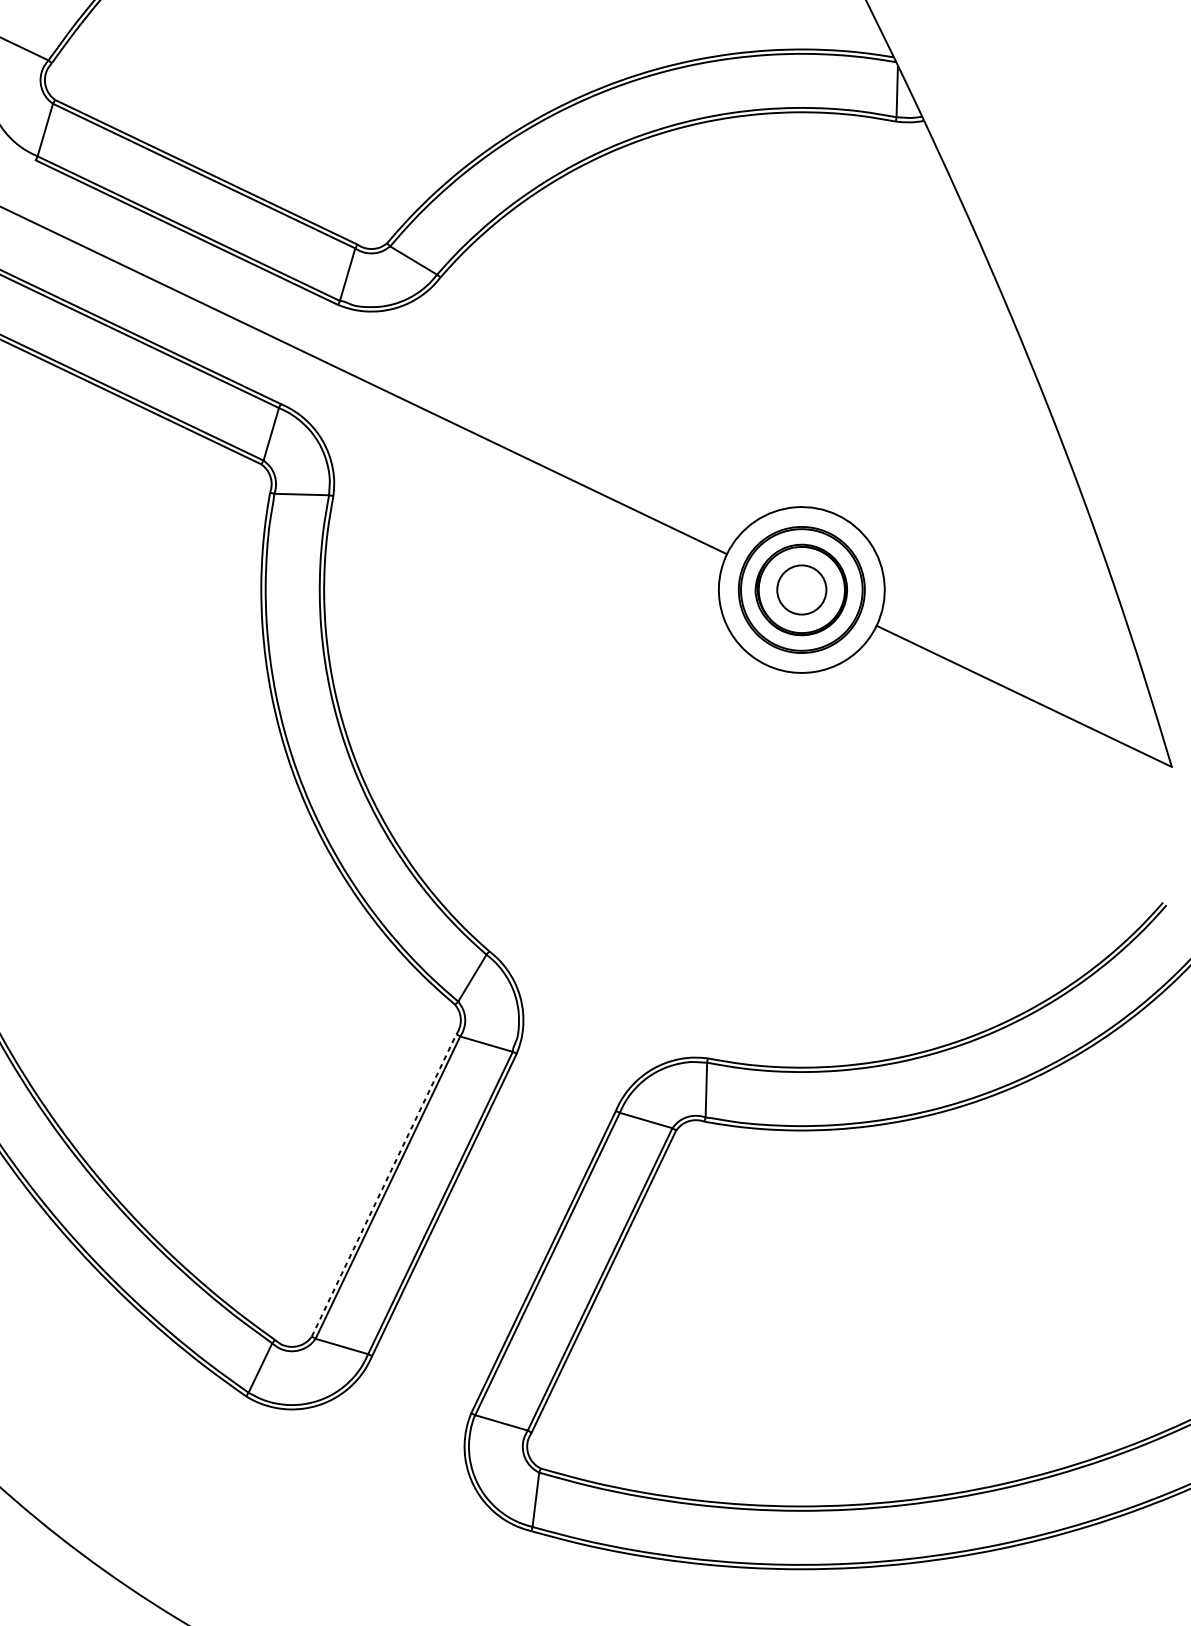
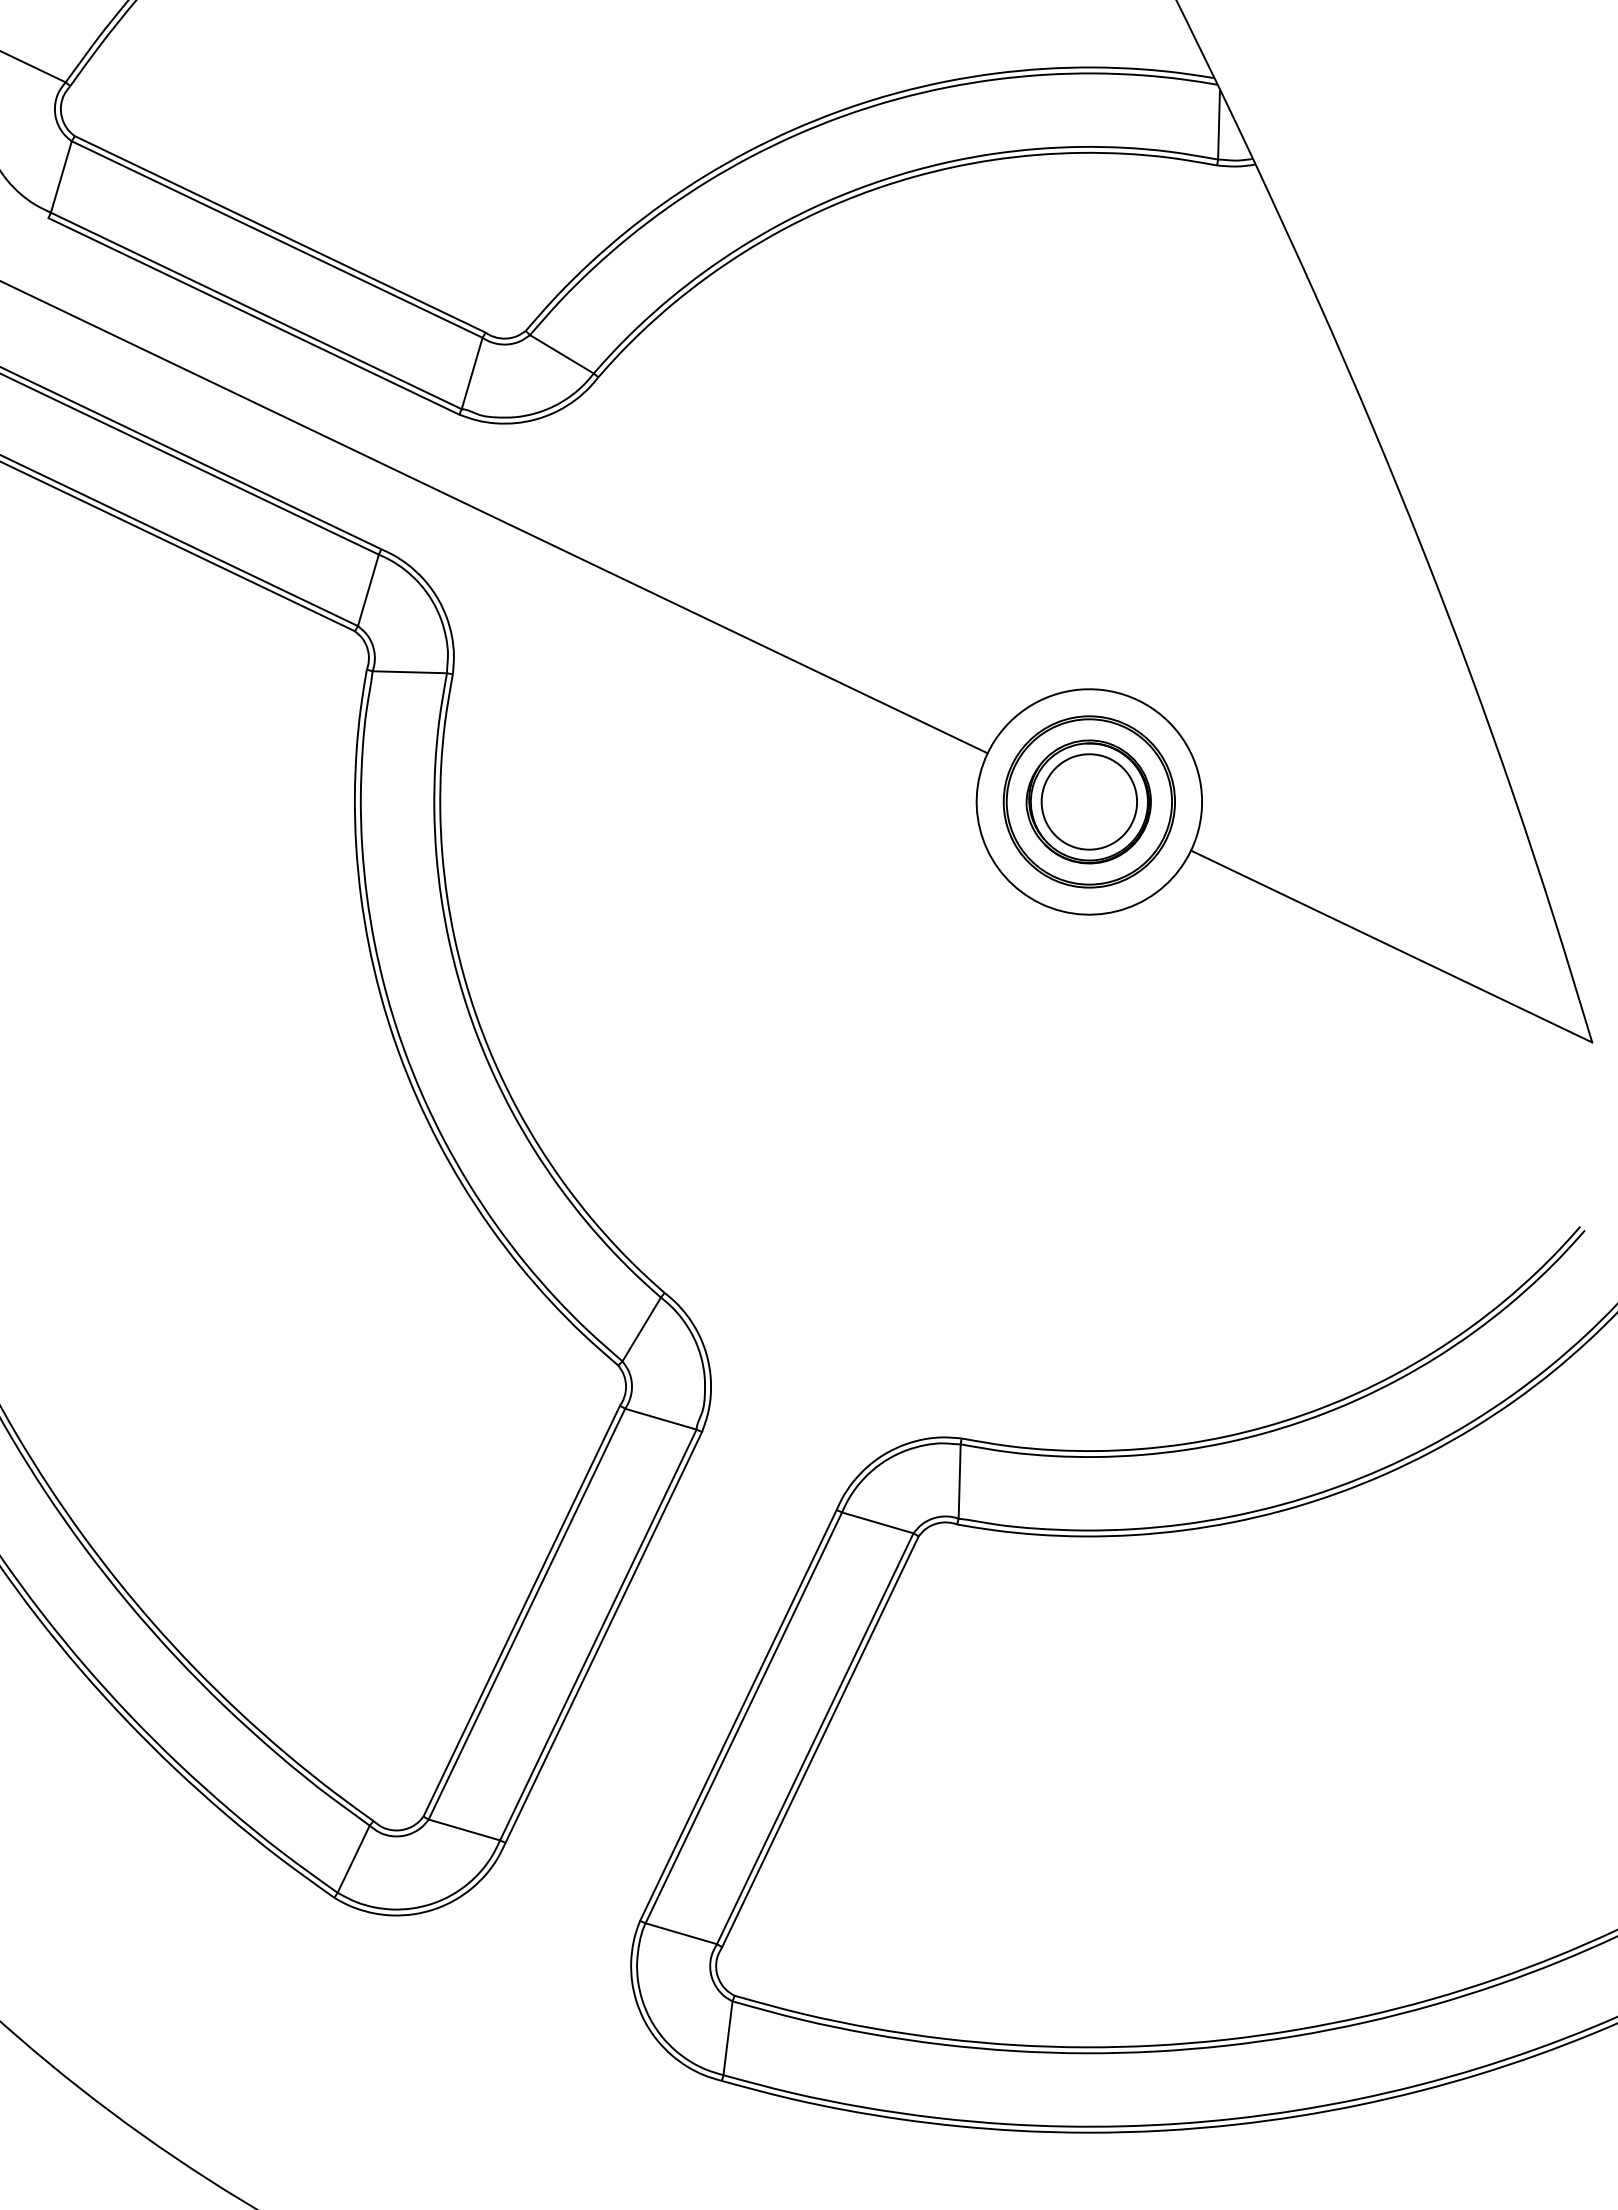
circle: (801, 589) -> (1089, 801), size x1.43
line: (383, 1185) -> (521, 1611), dashed -> solid

